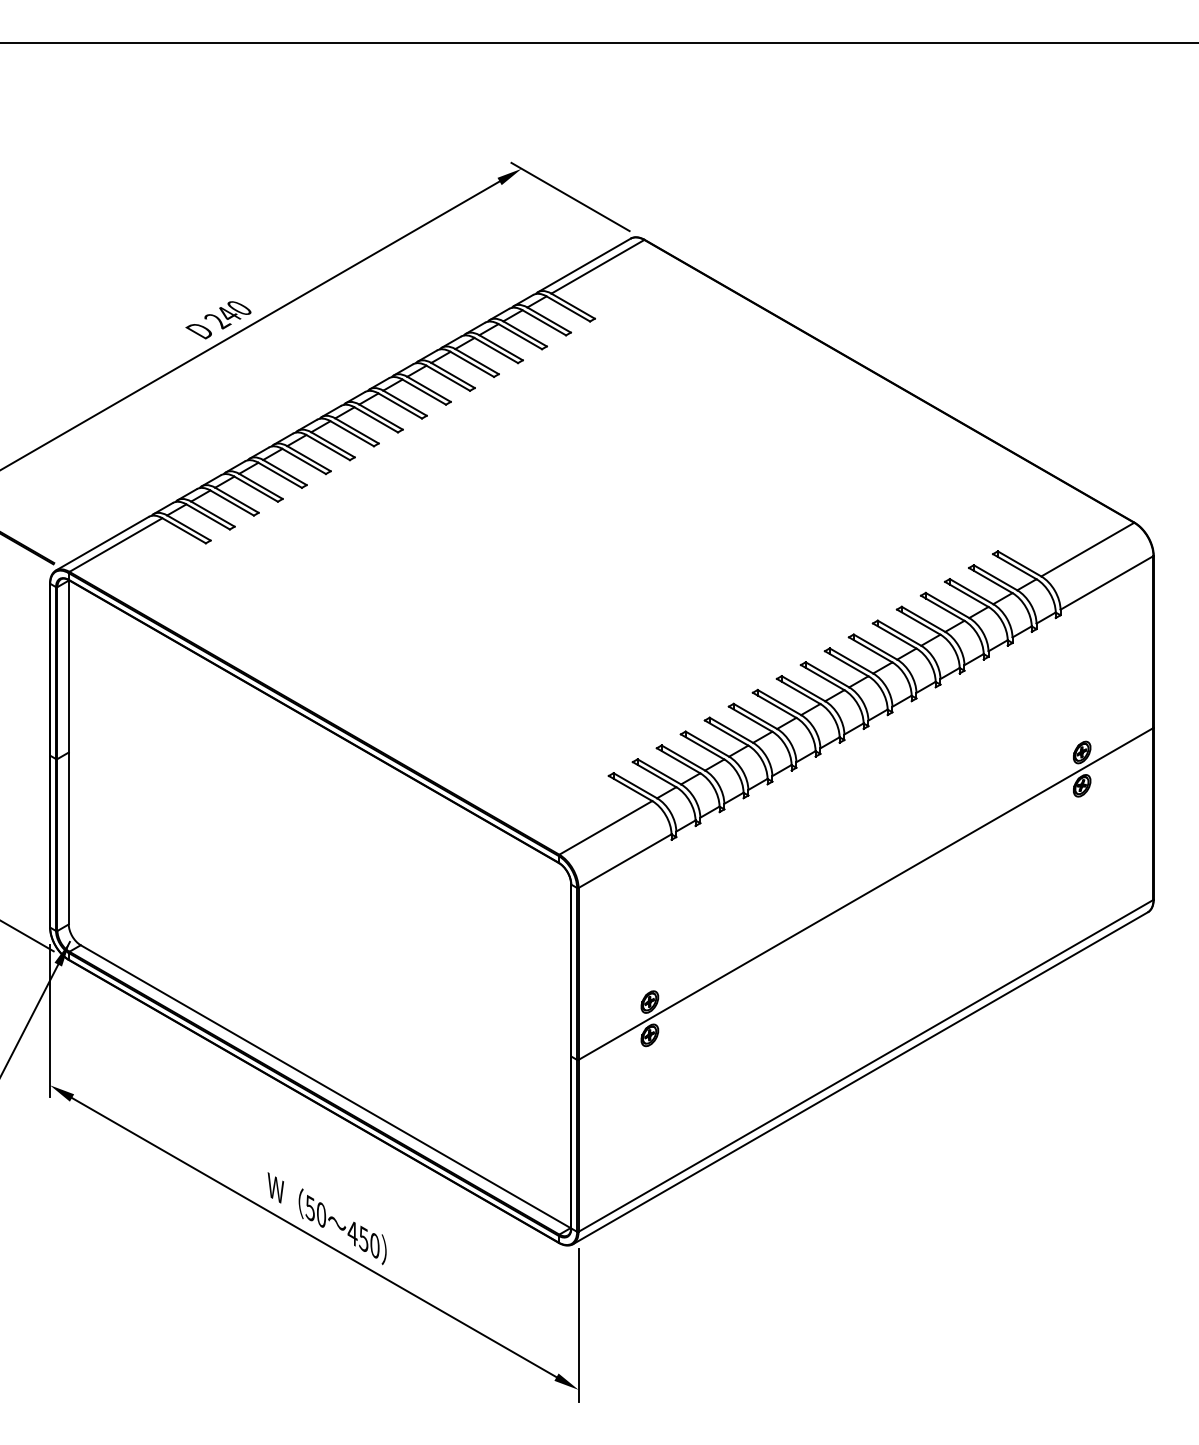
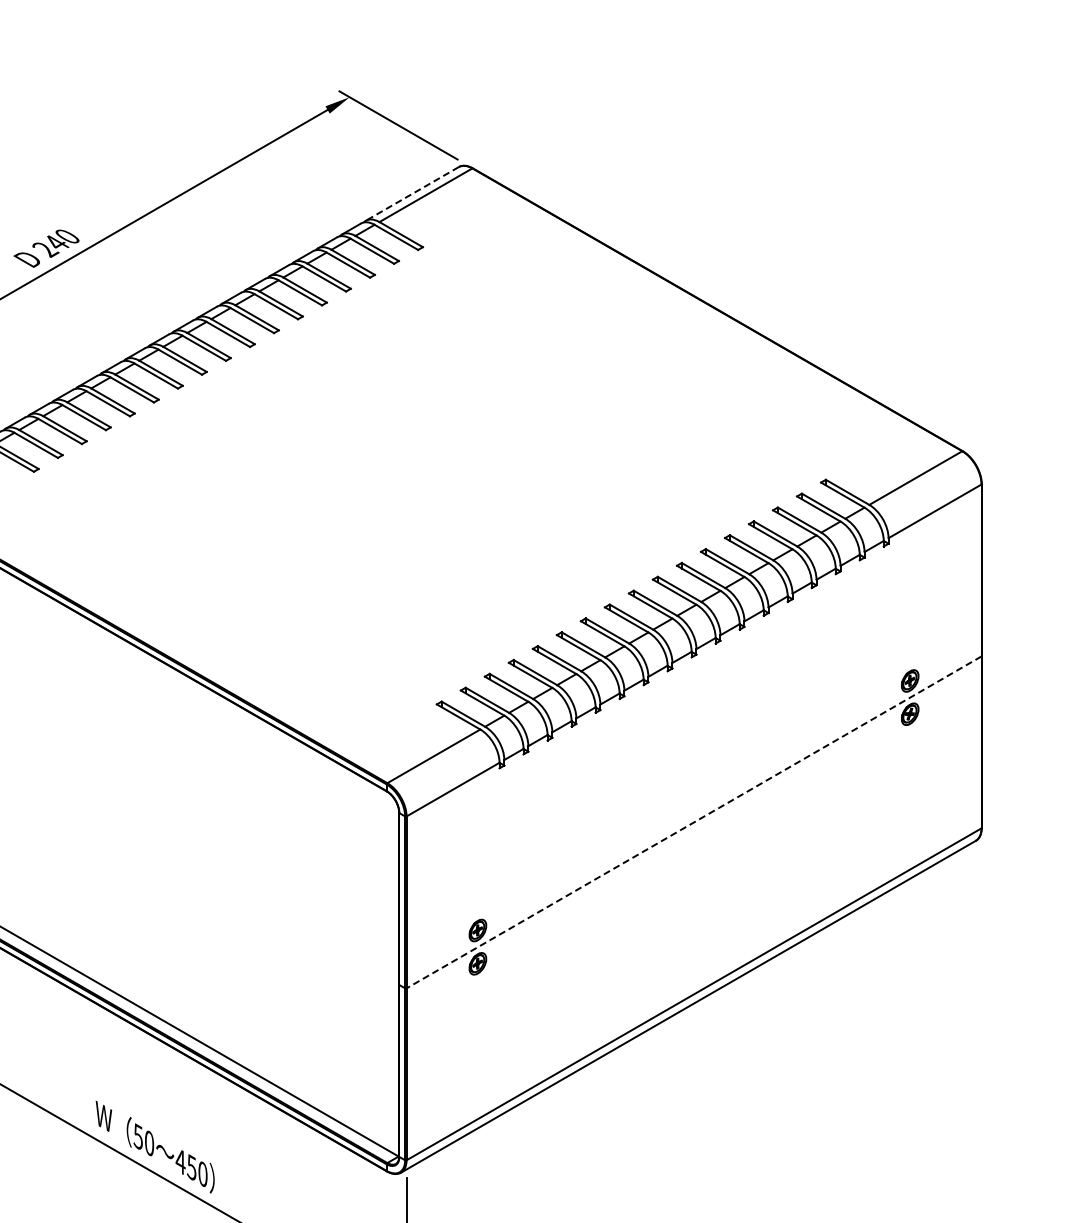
line: (584, 265) -> (412, 193), solid -> dashed
line: (866, 893) -> (694, 821), solid -> dashed

